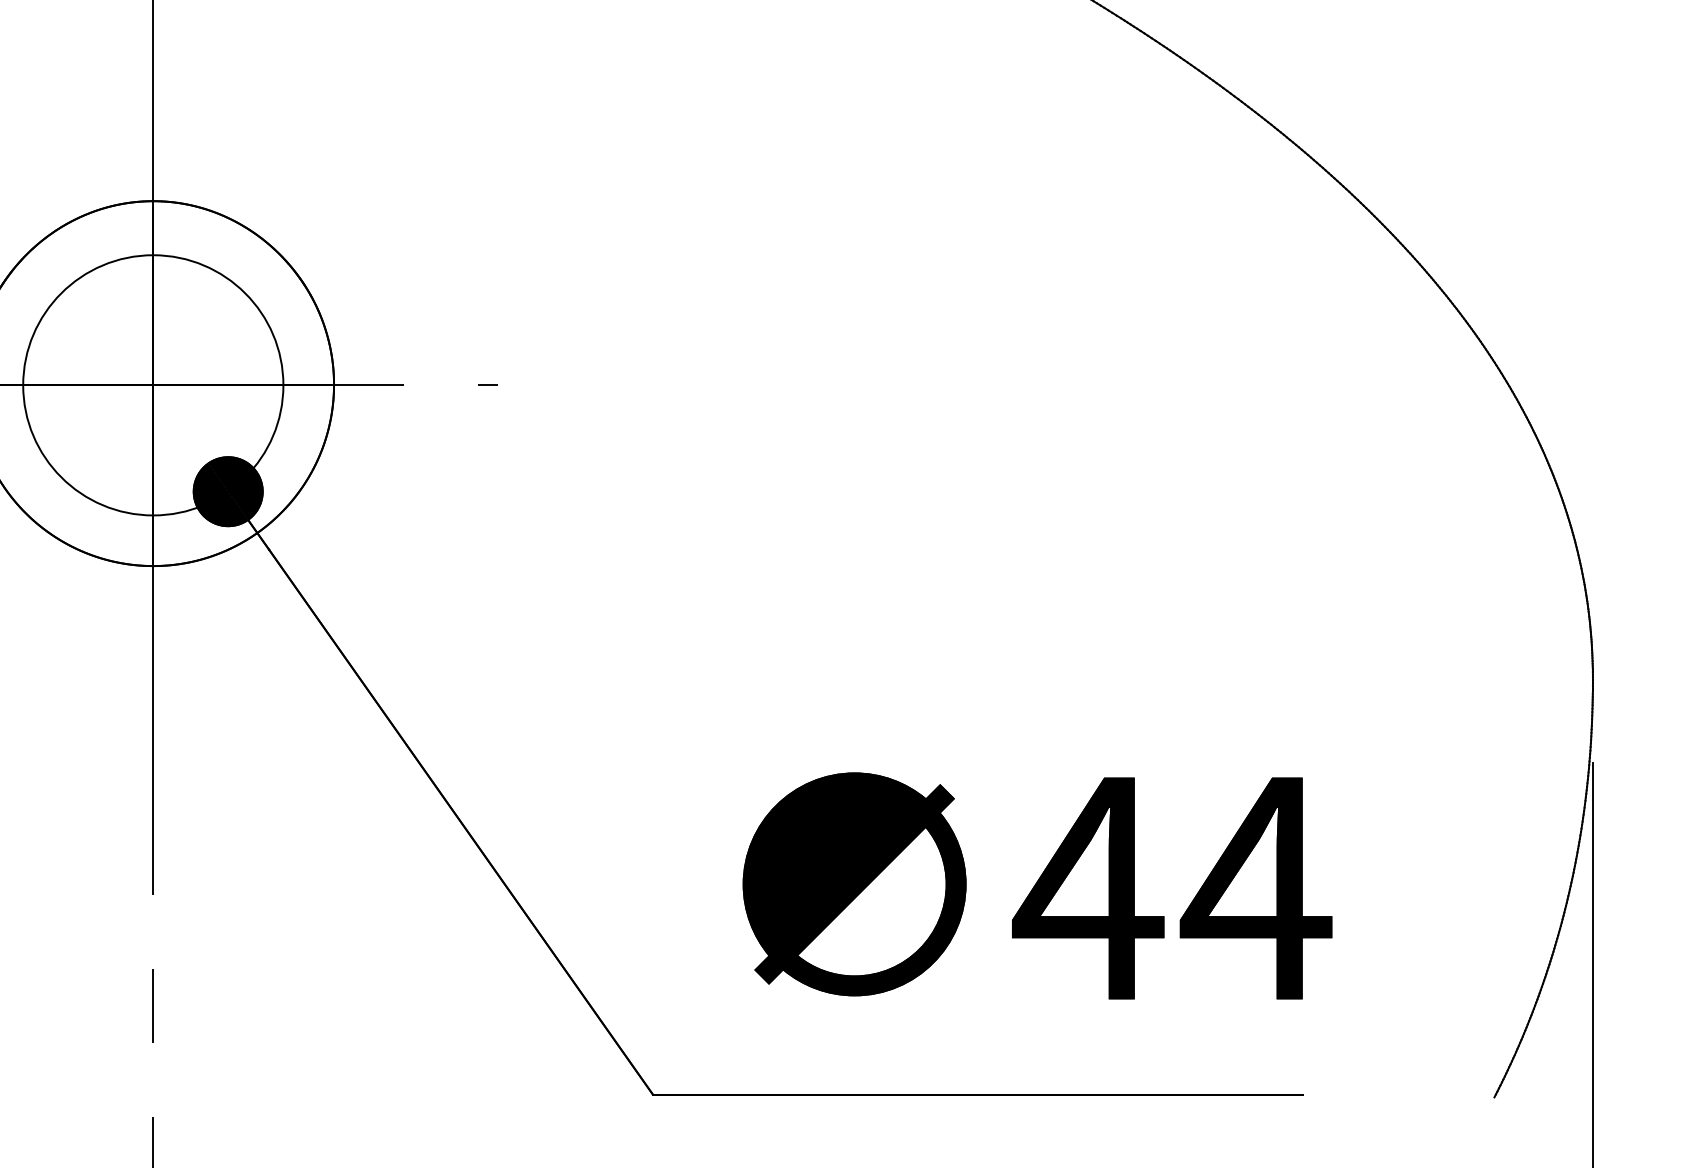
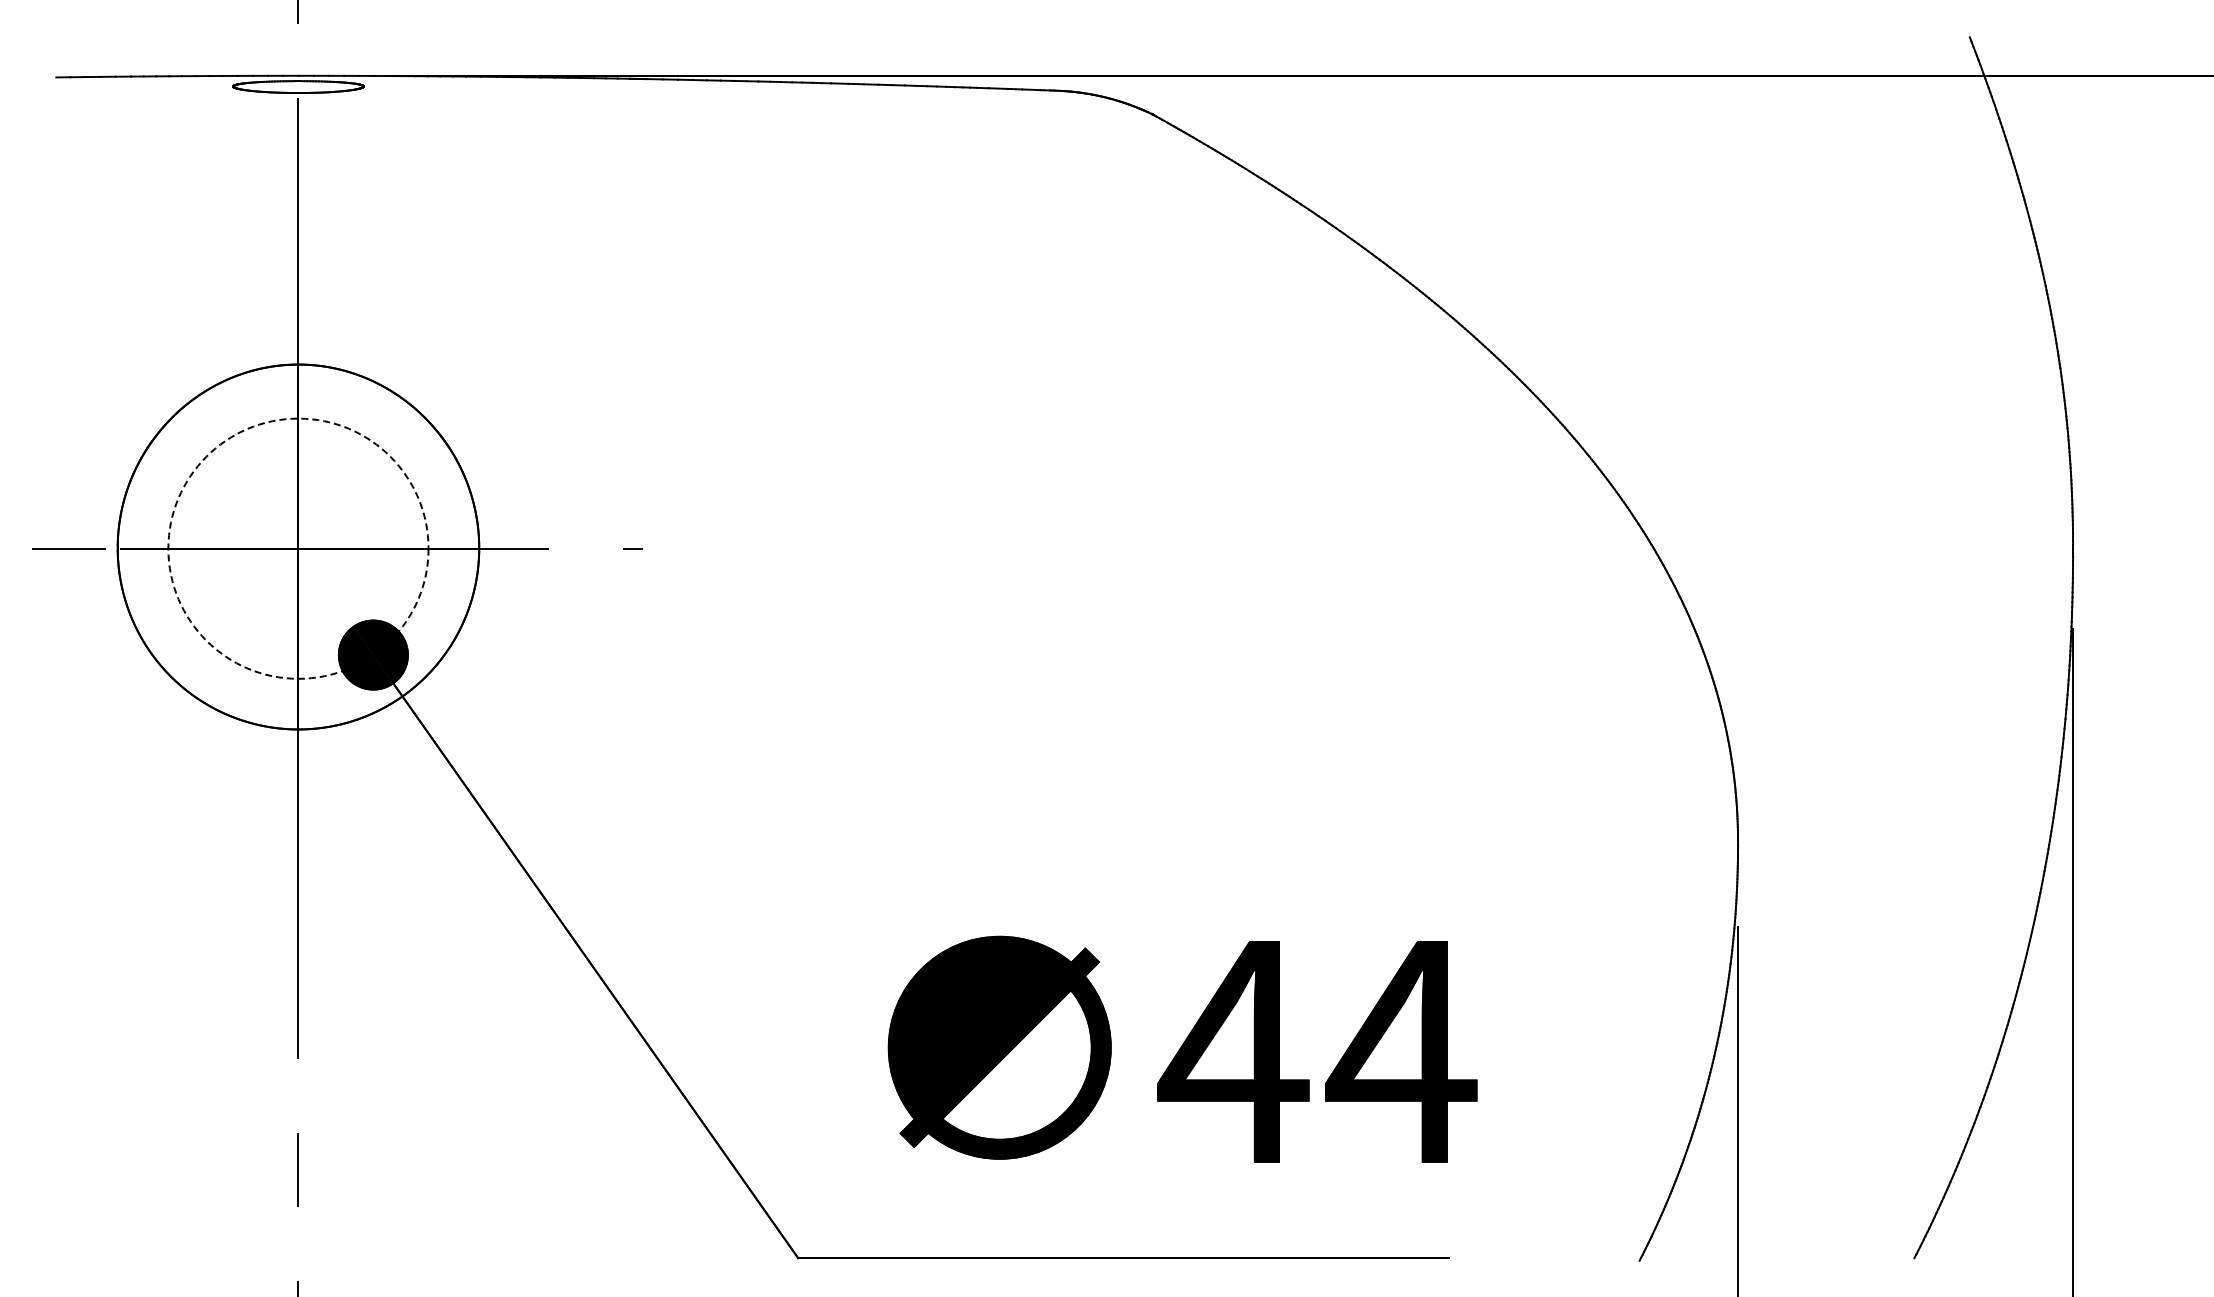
circle: (153, 385) -> (298, 548), solid -> dashed

